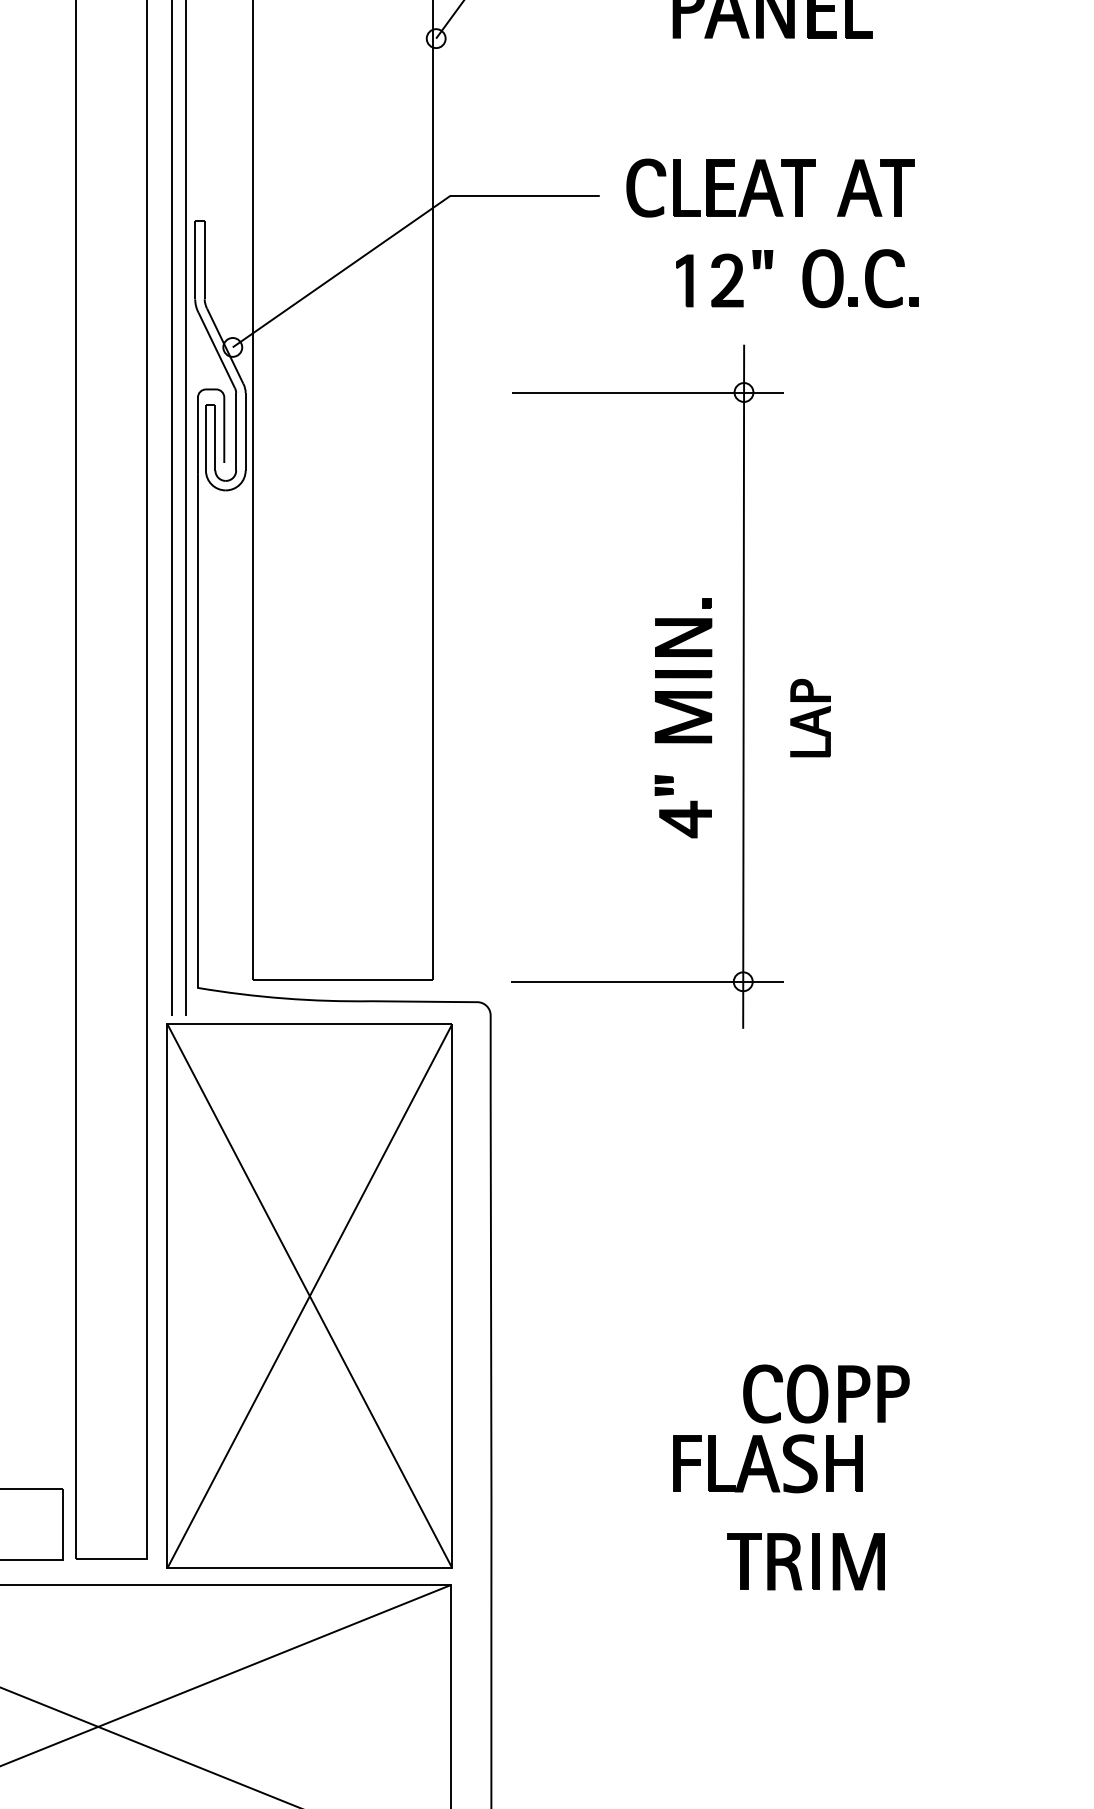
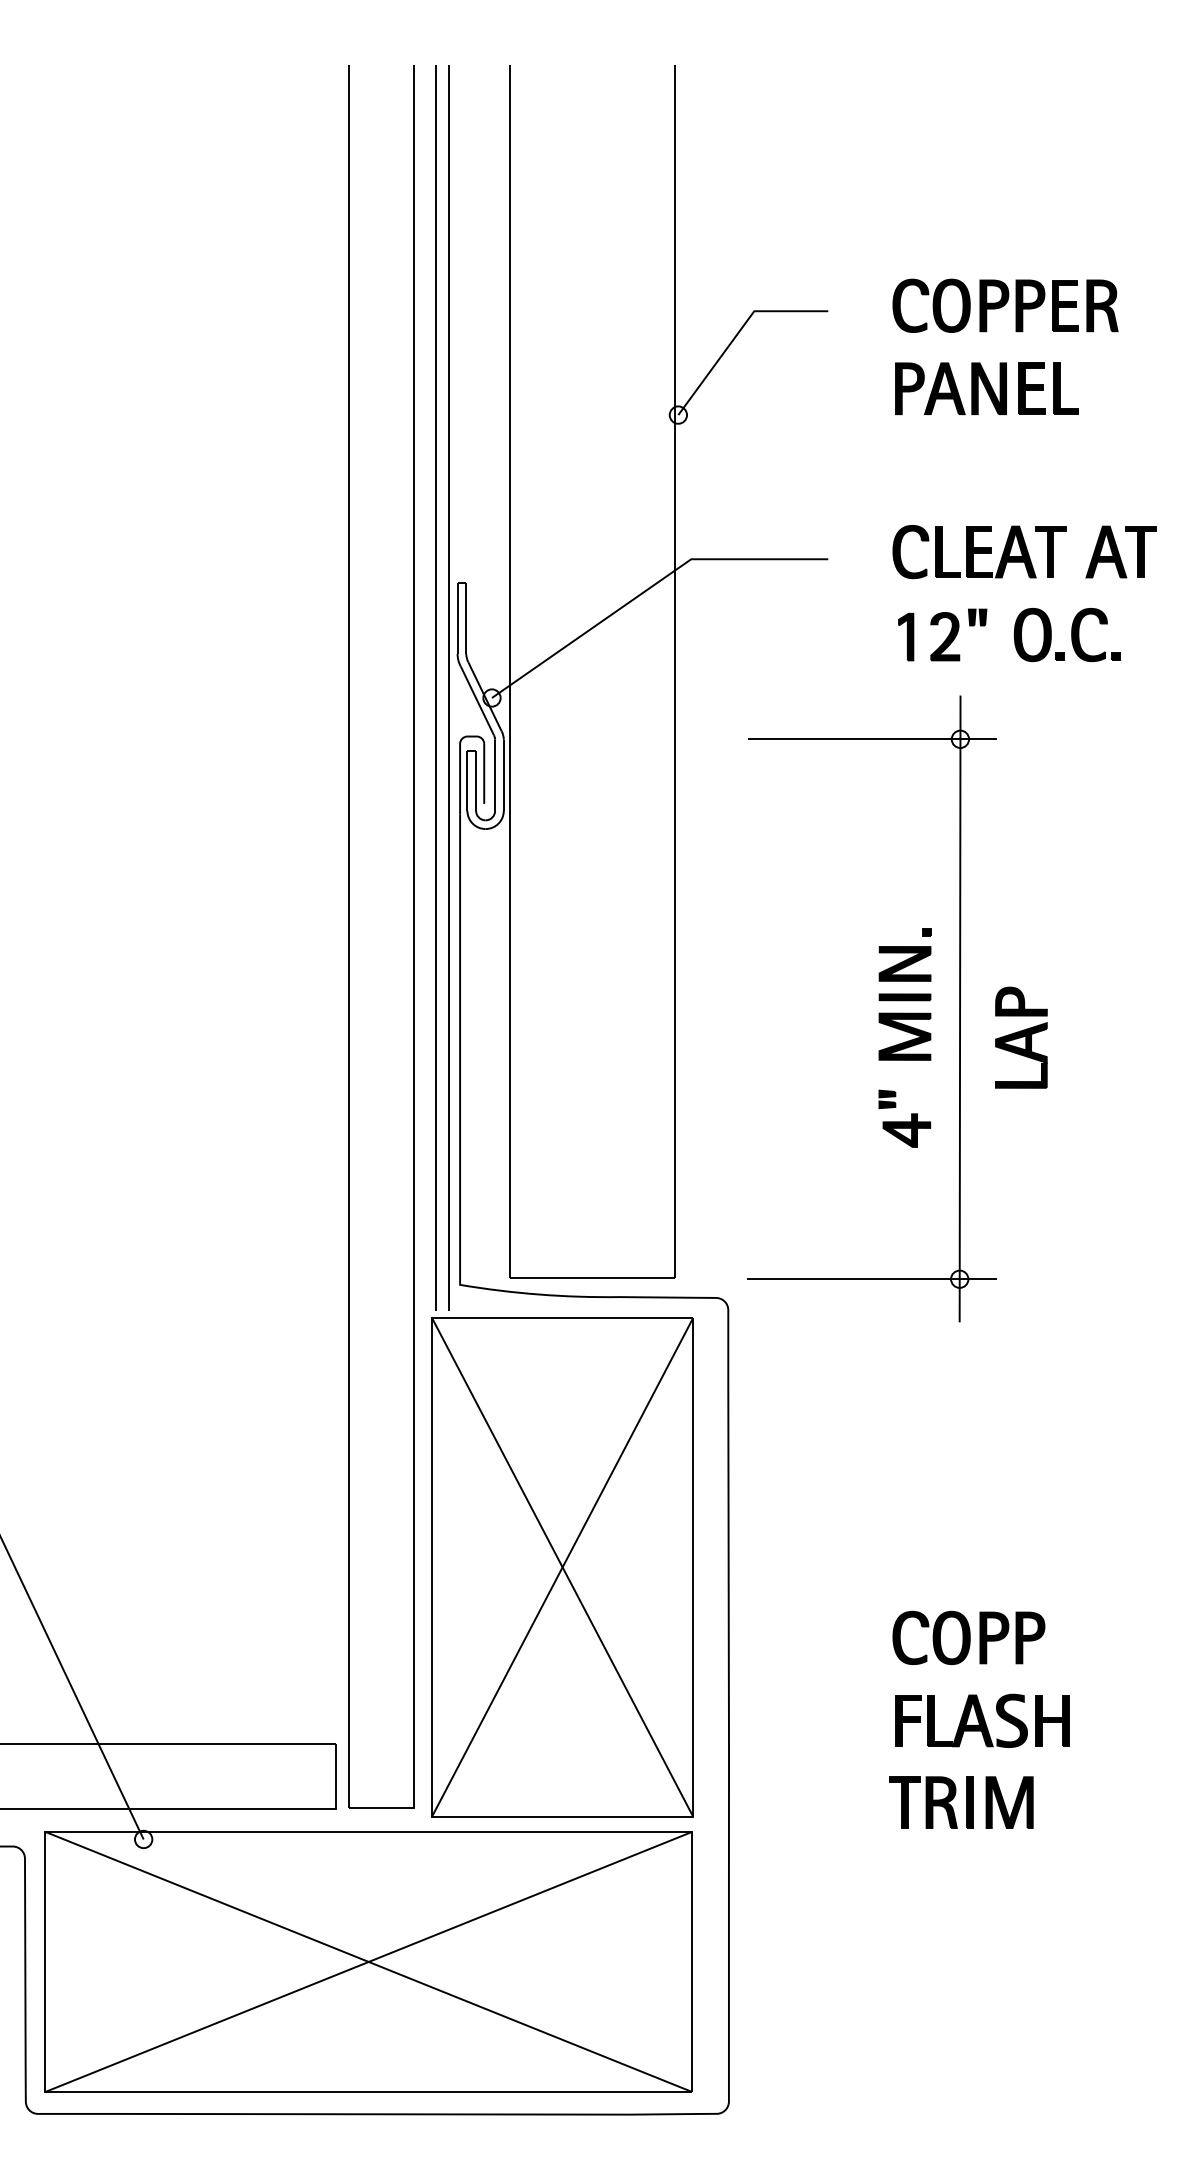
part: (770, 188) -> (1024, 552), moved
part: (810, 717) -> (1021, 1037), size x1.43
part: (825, 1393) -> (968, 1637), moved
part: (806, 1561) -> (961, 1802), moved

